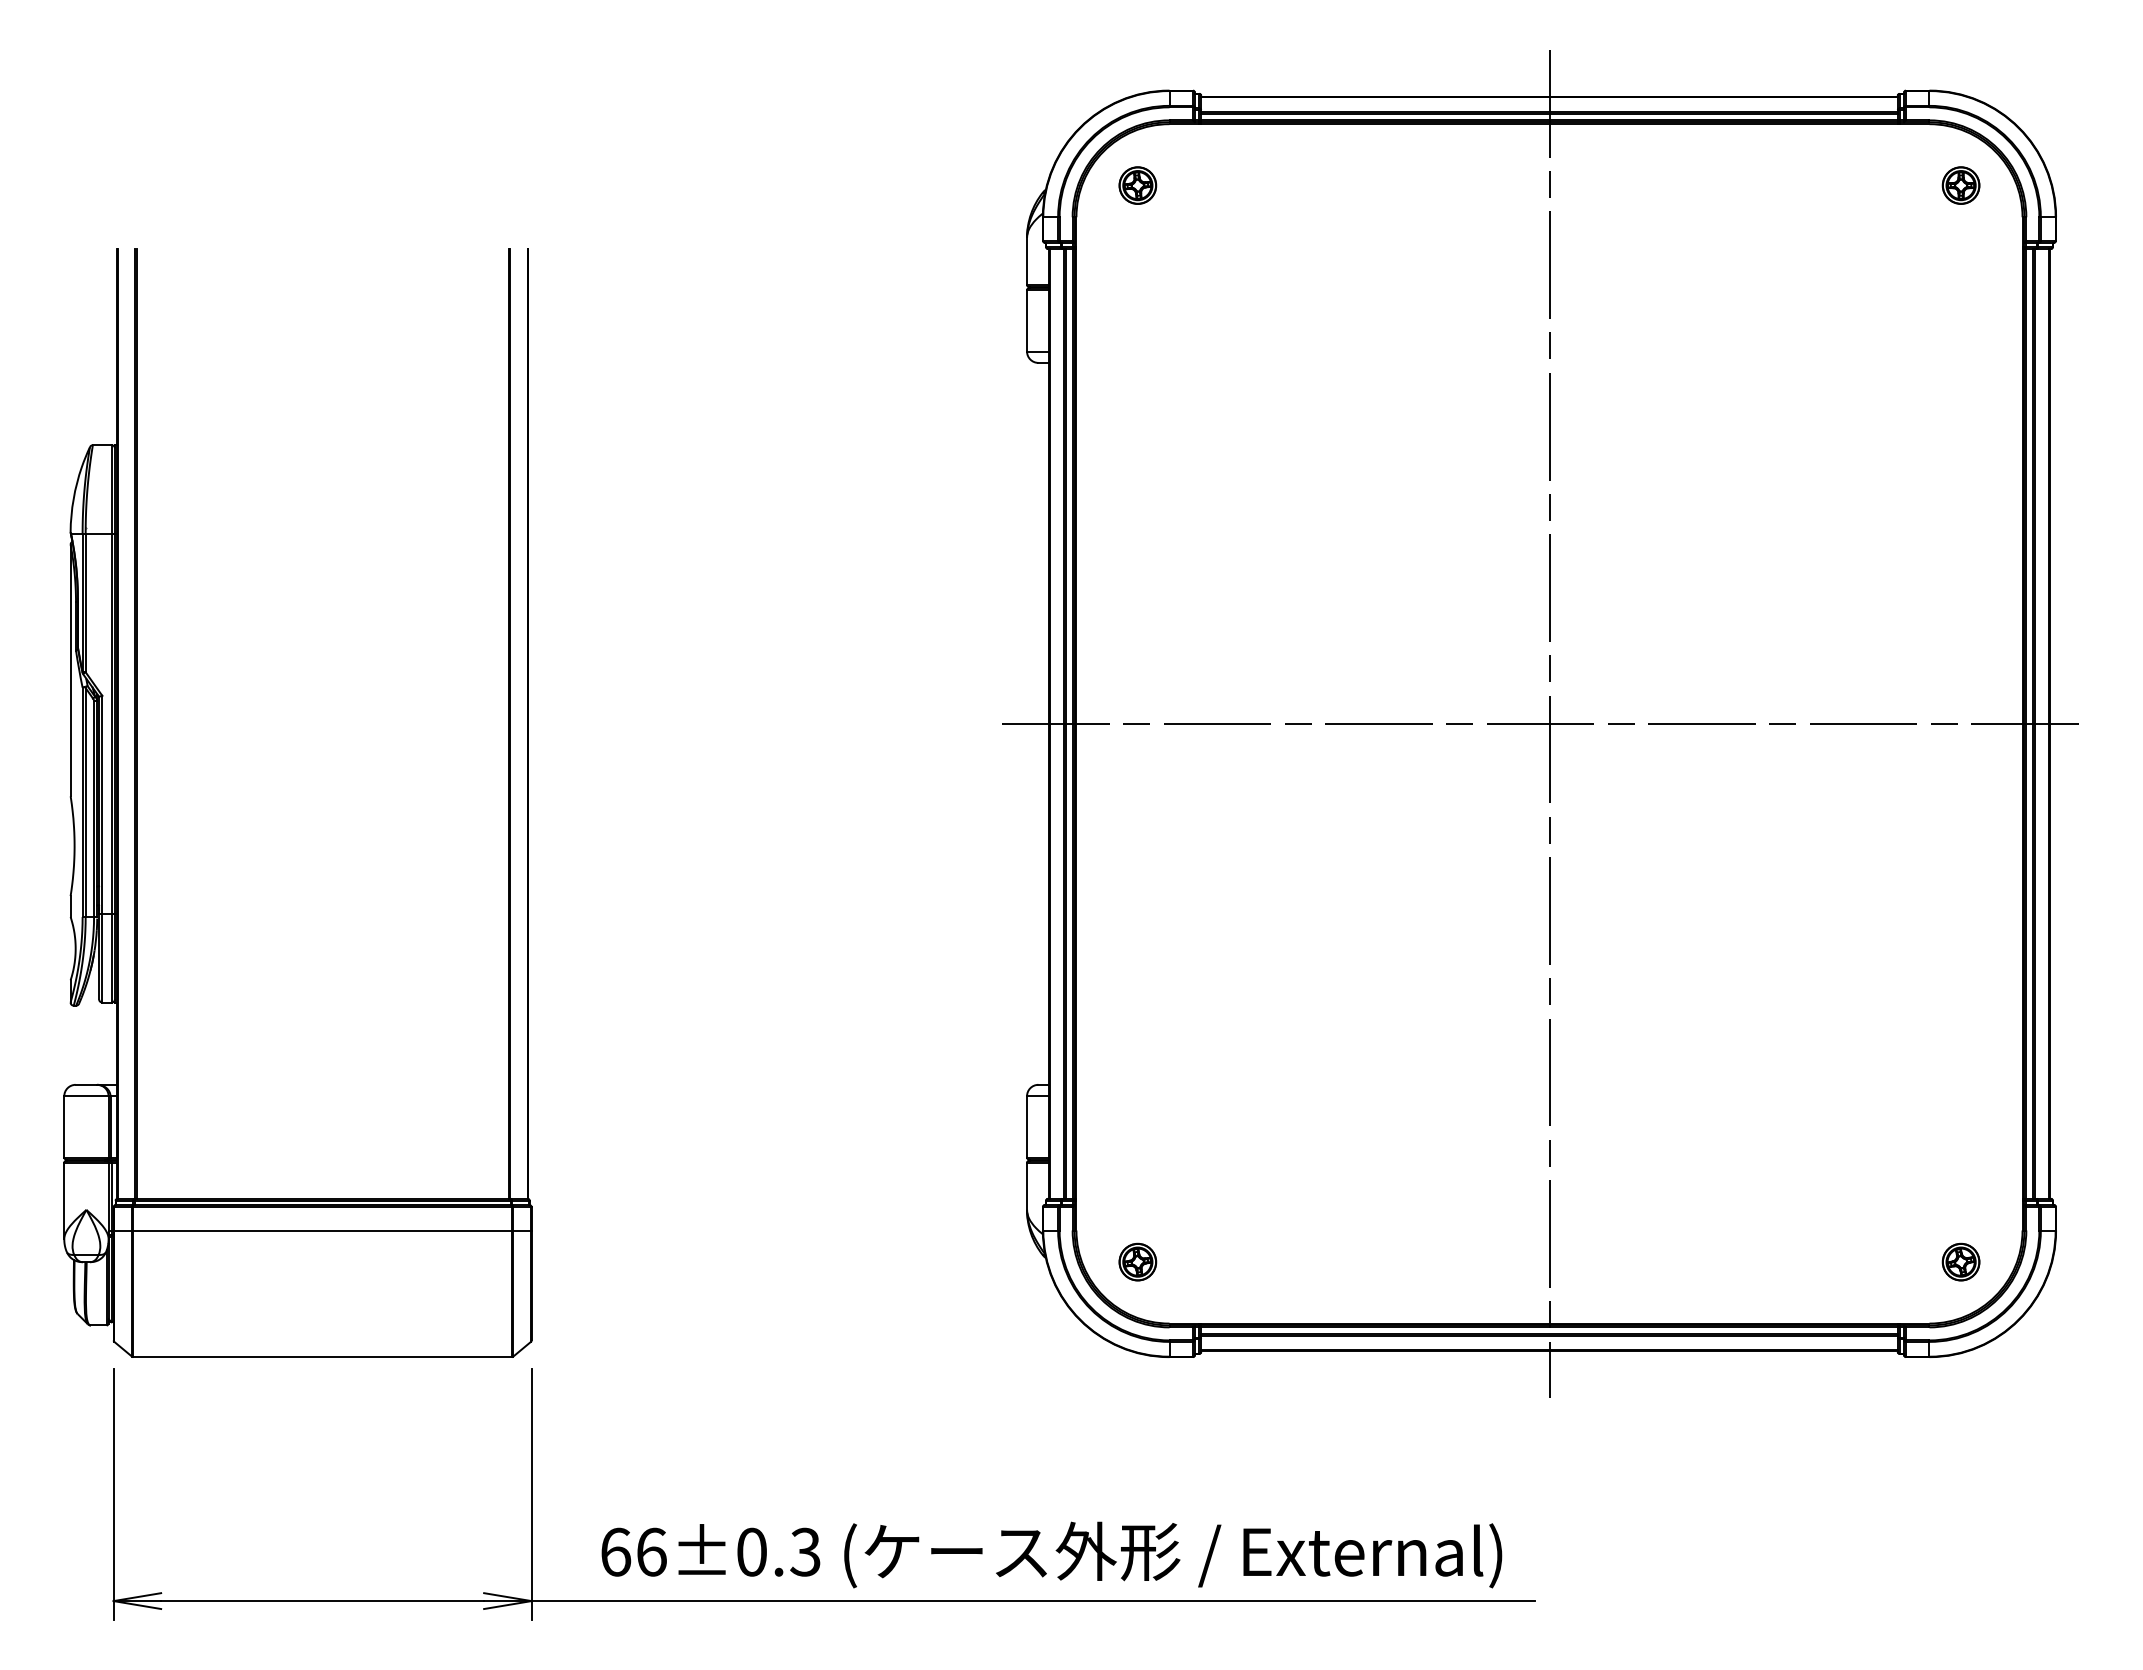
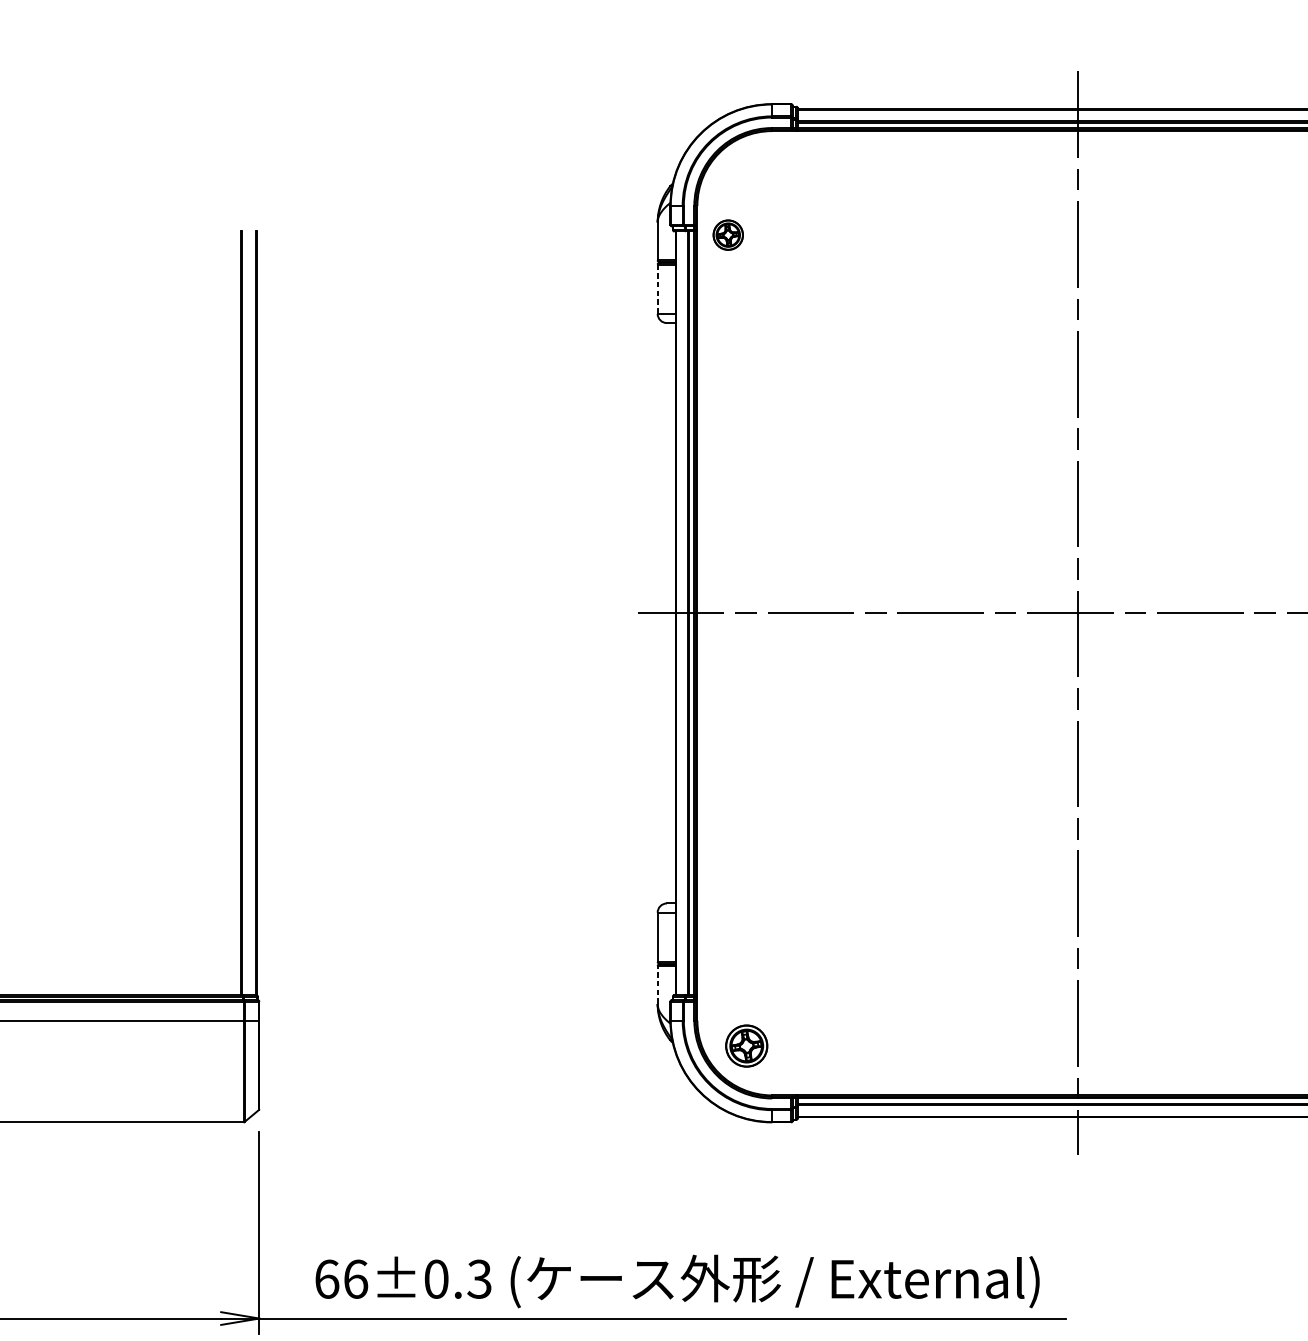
part: (1137, 185) -> (727, 235), moved
line: (1027, 320) -> (658, 288), solid -> dashed
line: (1027, 1186) -> (658, 985), solid -> dashed
part: (1137, 1261) -> (746, 1045), size x1.4

